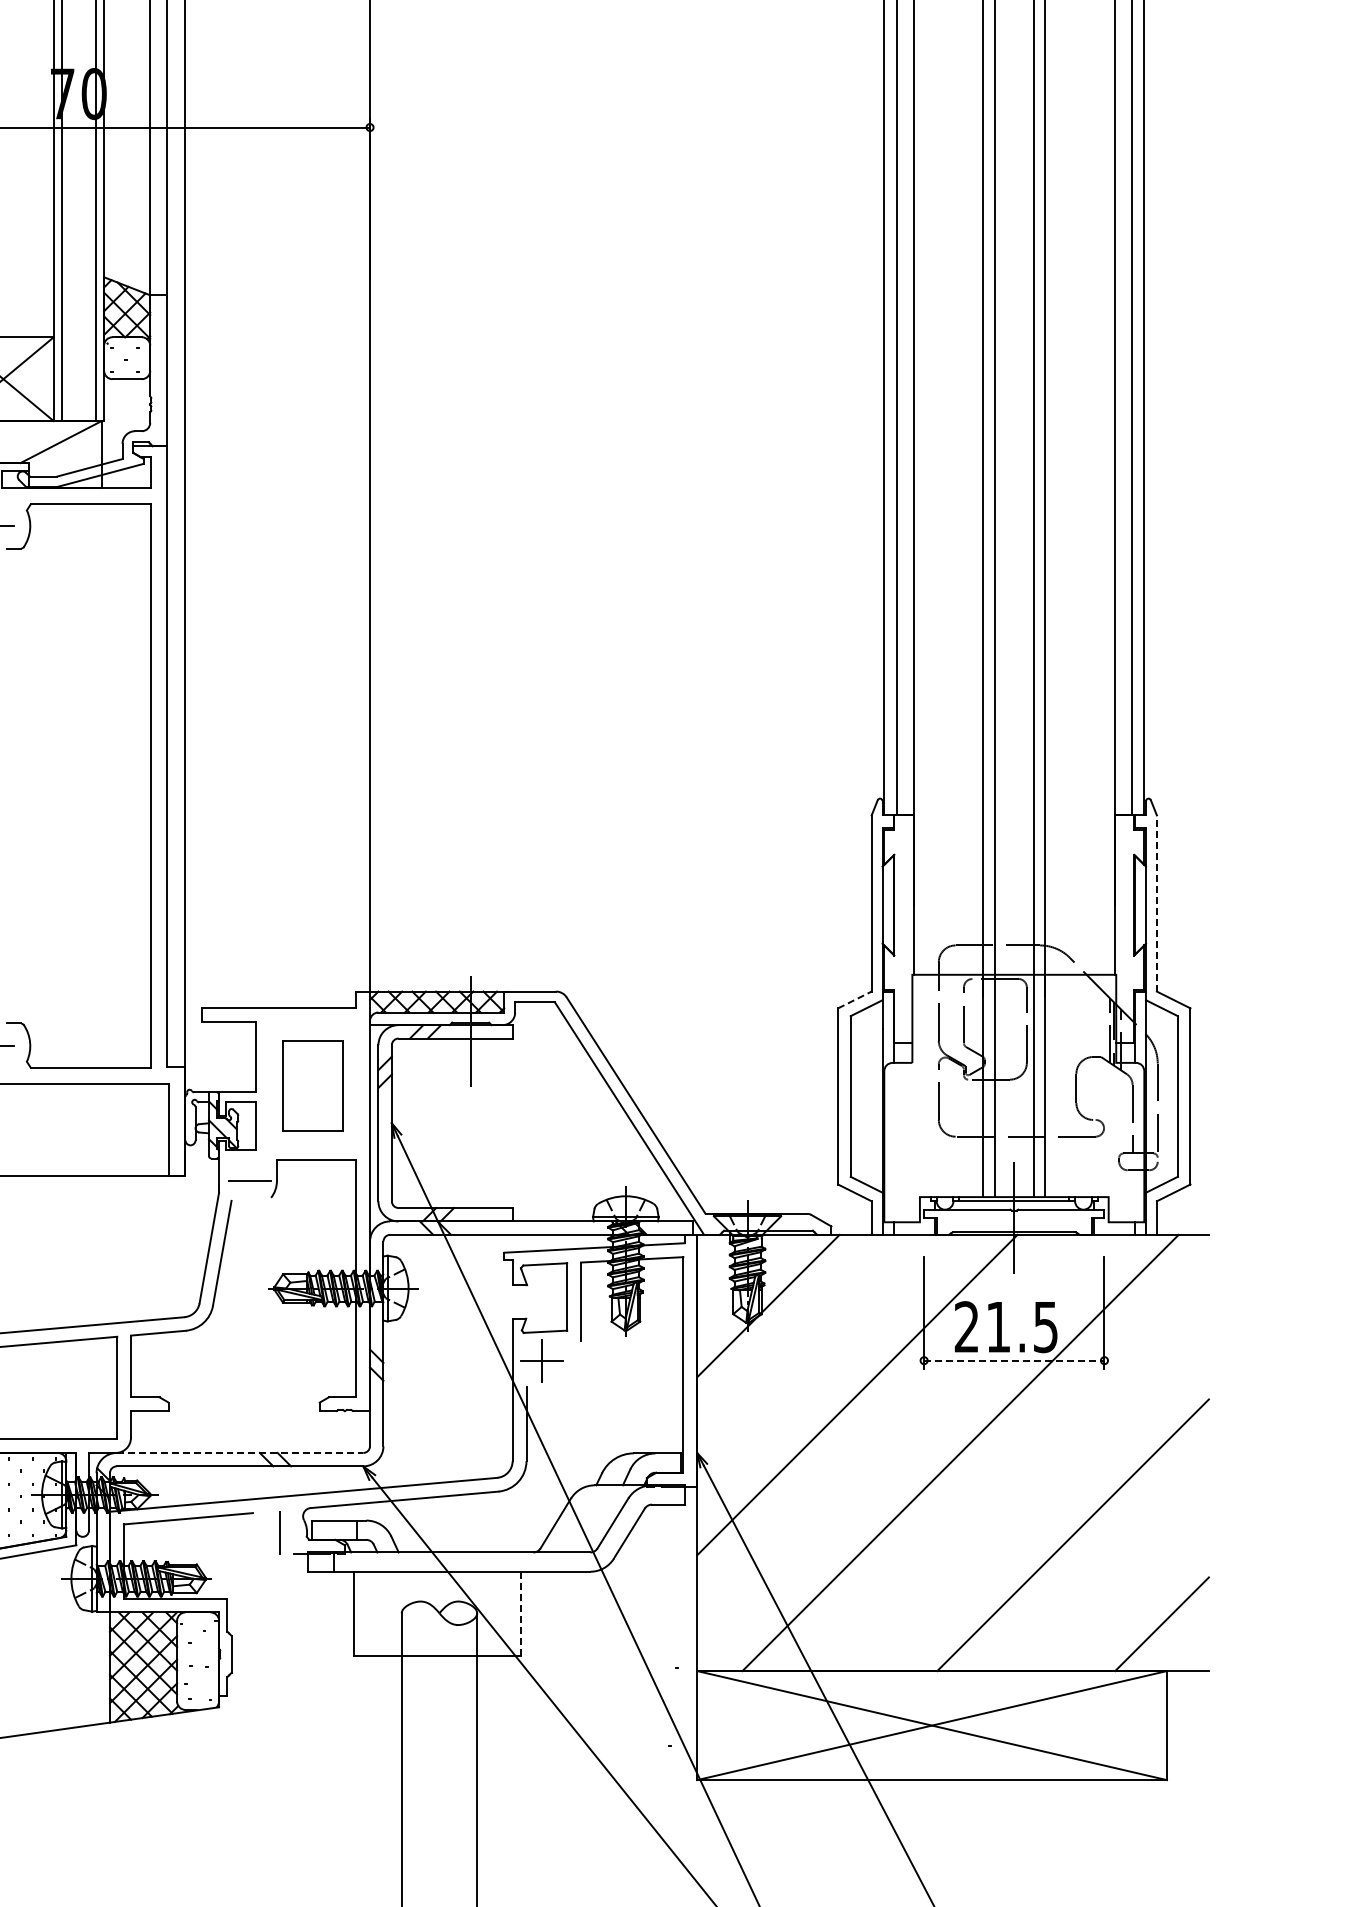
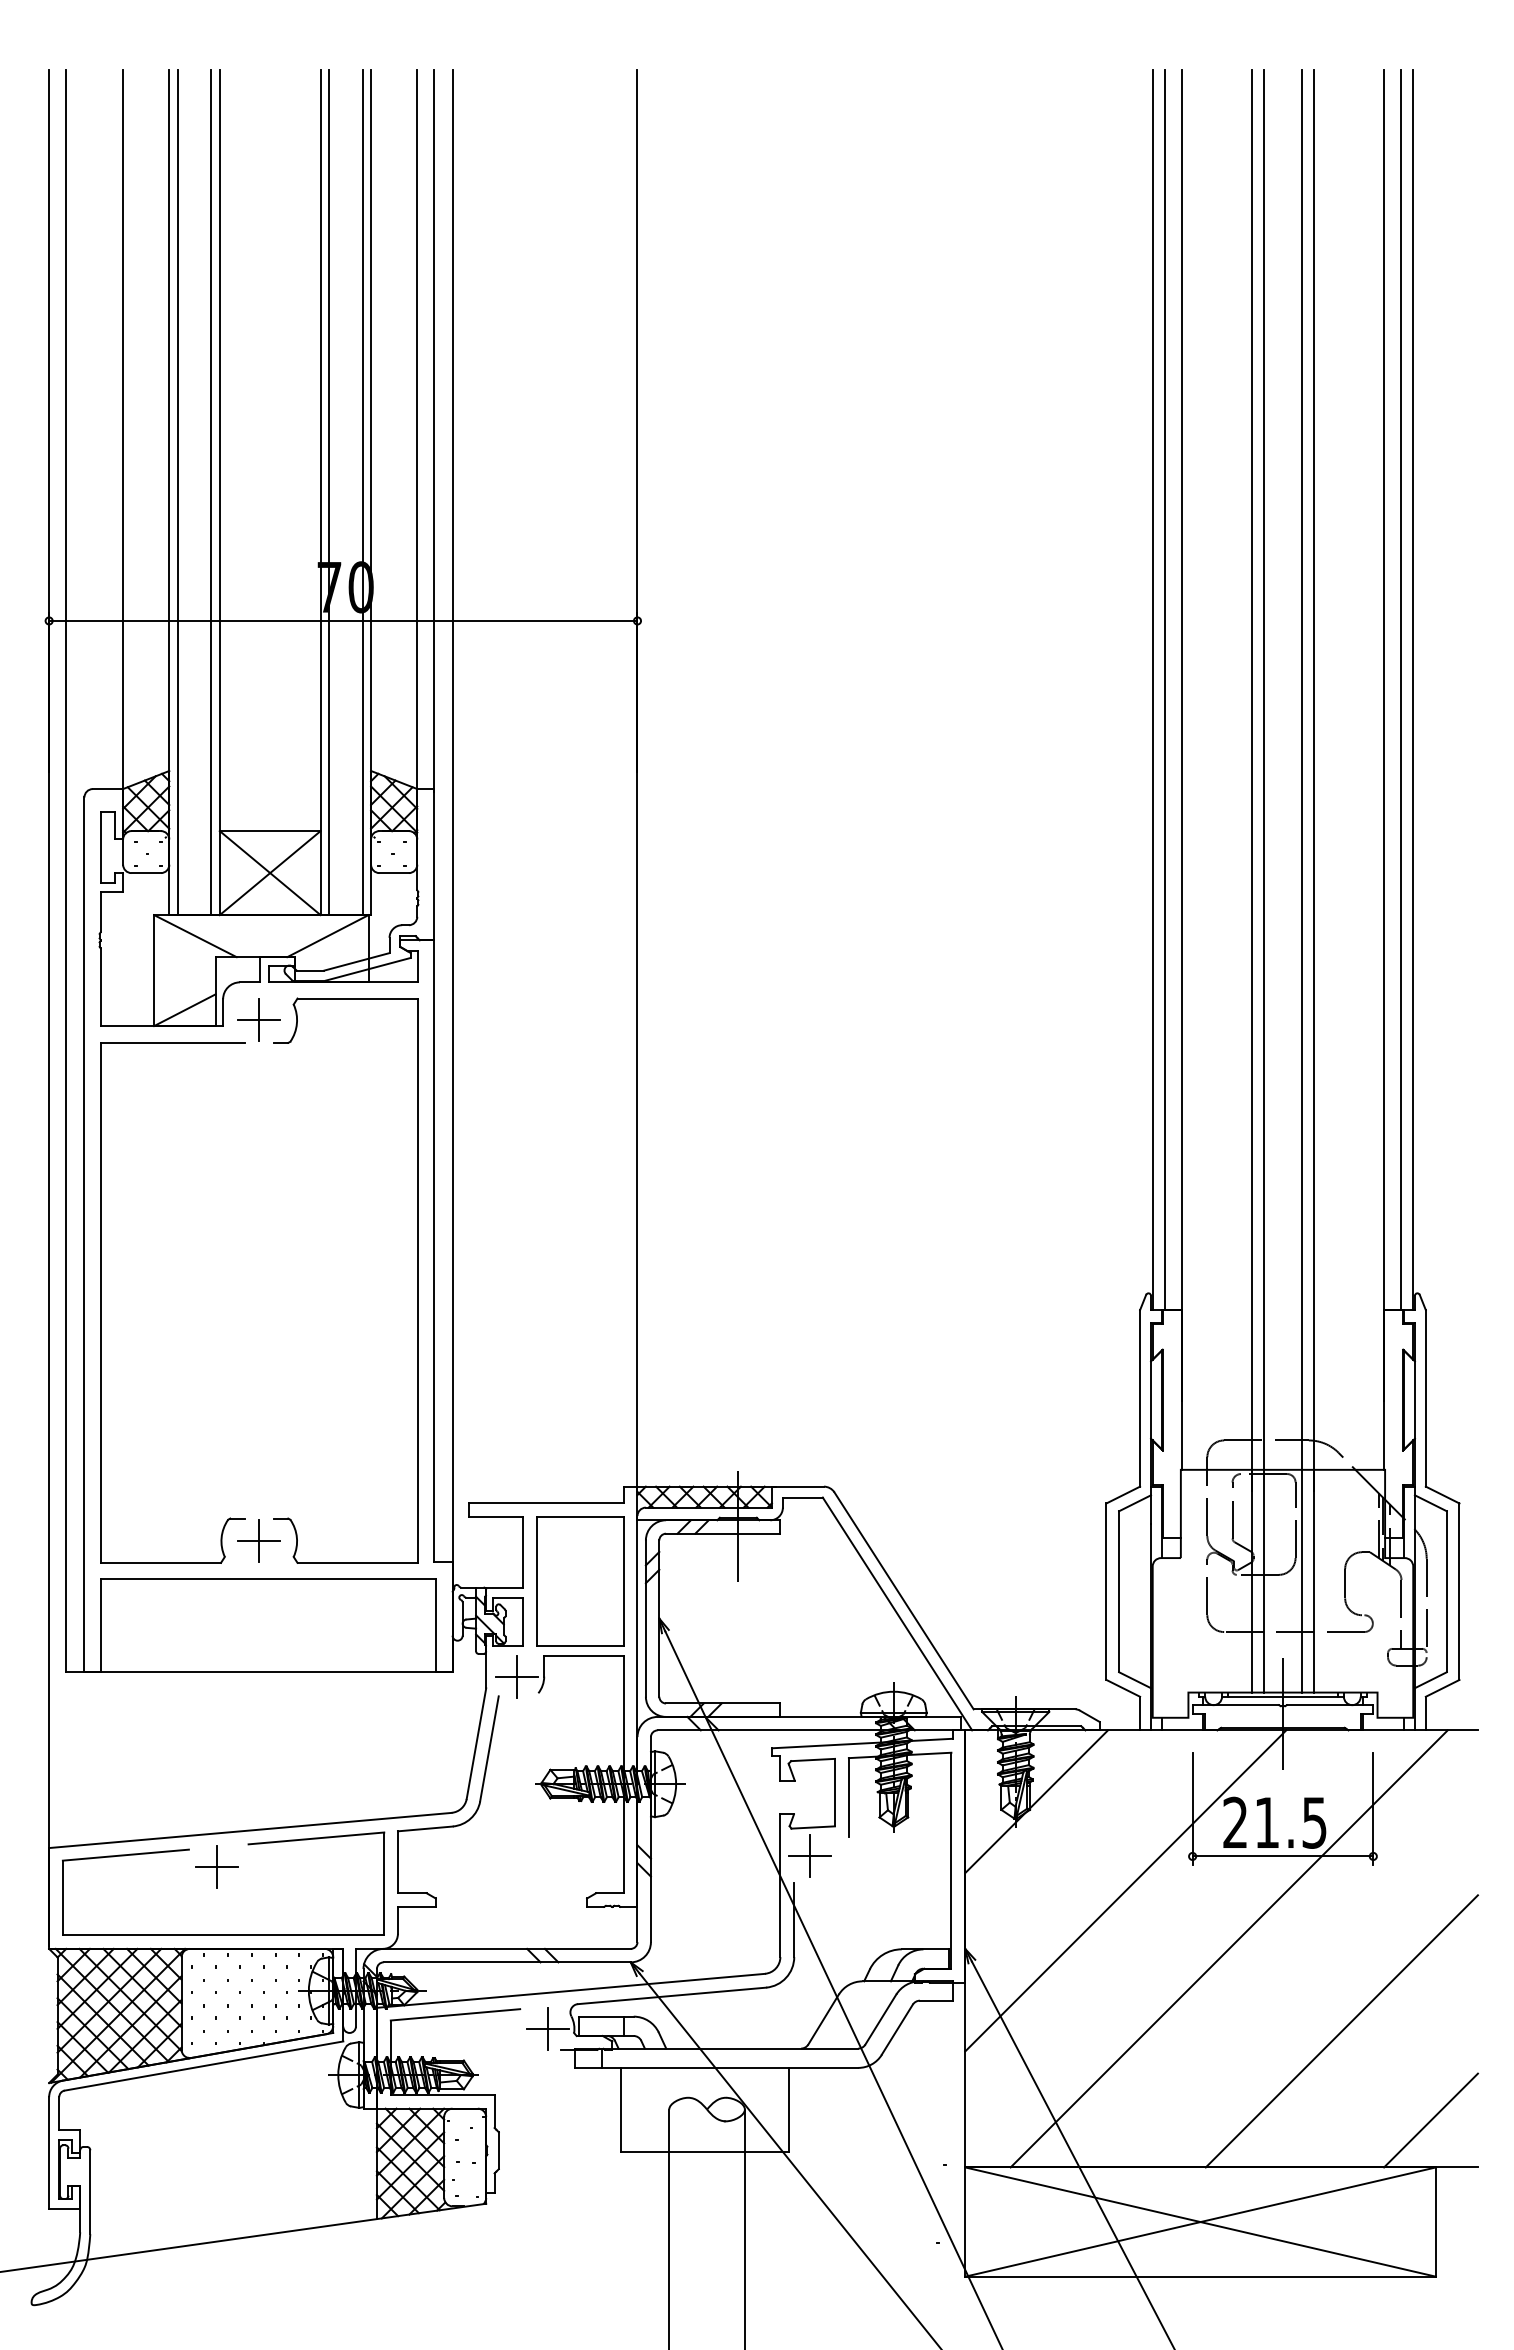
line: (1156, 902) -> (1425, 1397), dashed -> solid
line: (855, 1000) -> (1123, 1495), dashed -> solid
part: (313, 1086) -> (580, 1581), size x1.43
line: (250, 1181) -> (517, 1676), added
line: (1014, 1360) -> (1283, 1856), dashed -> solid
line: (240, 1452) -> (507, 1948), dashed -> solid
line: (280, 1532) -> (547, 2028), added
line: (521, 1613) -> (789, 2109), dashed -> solid

